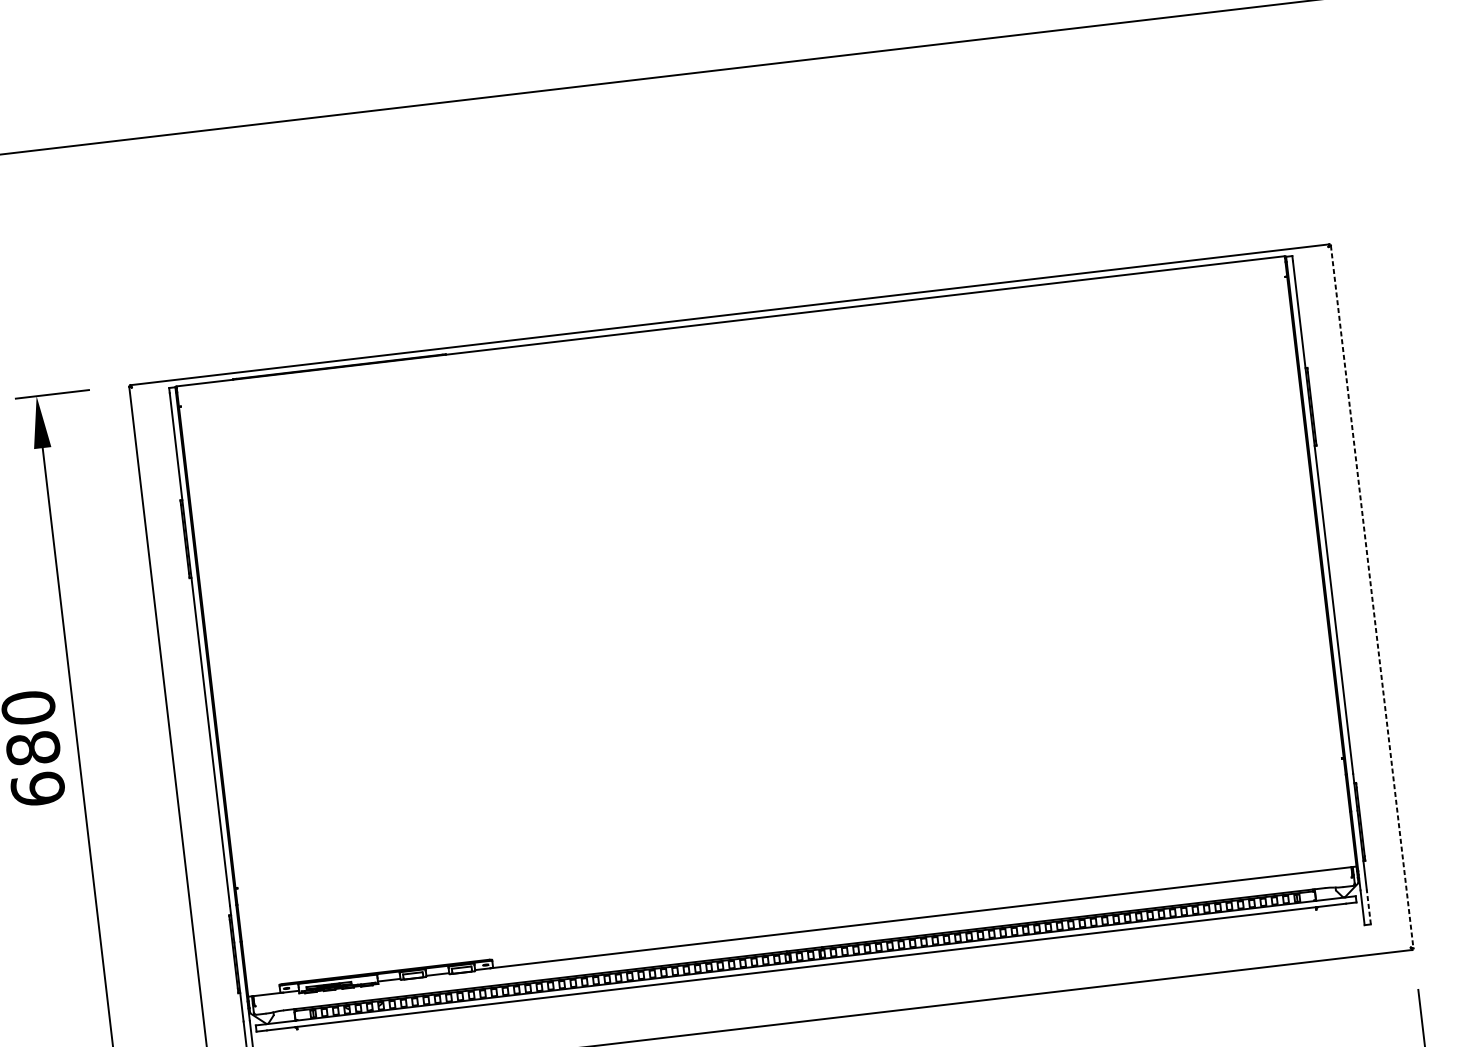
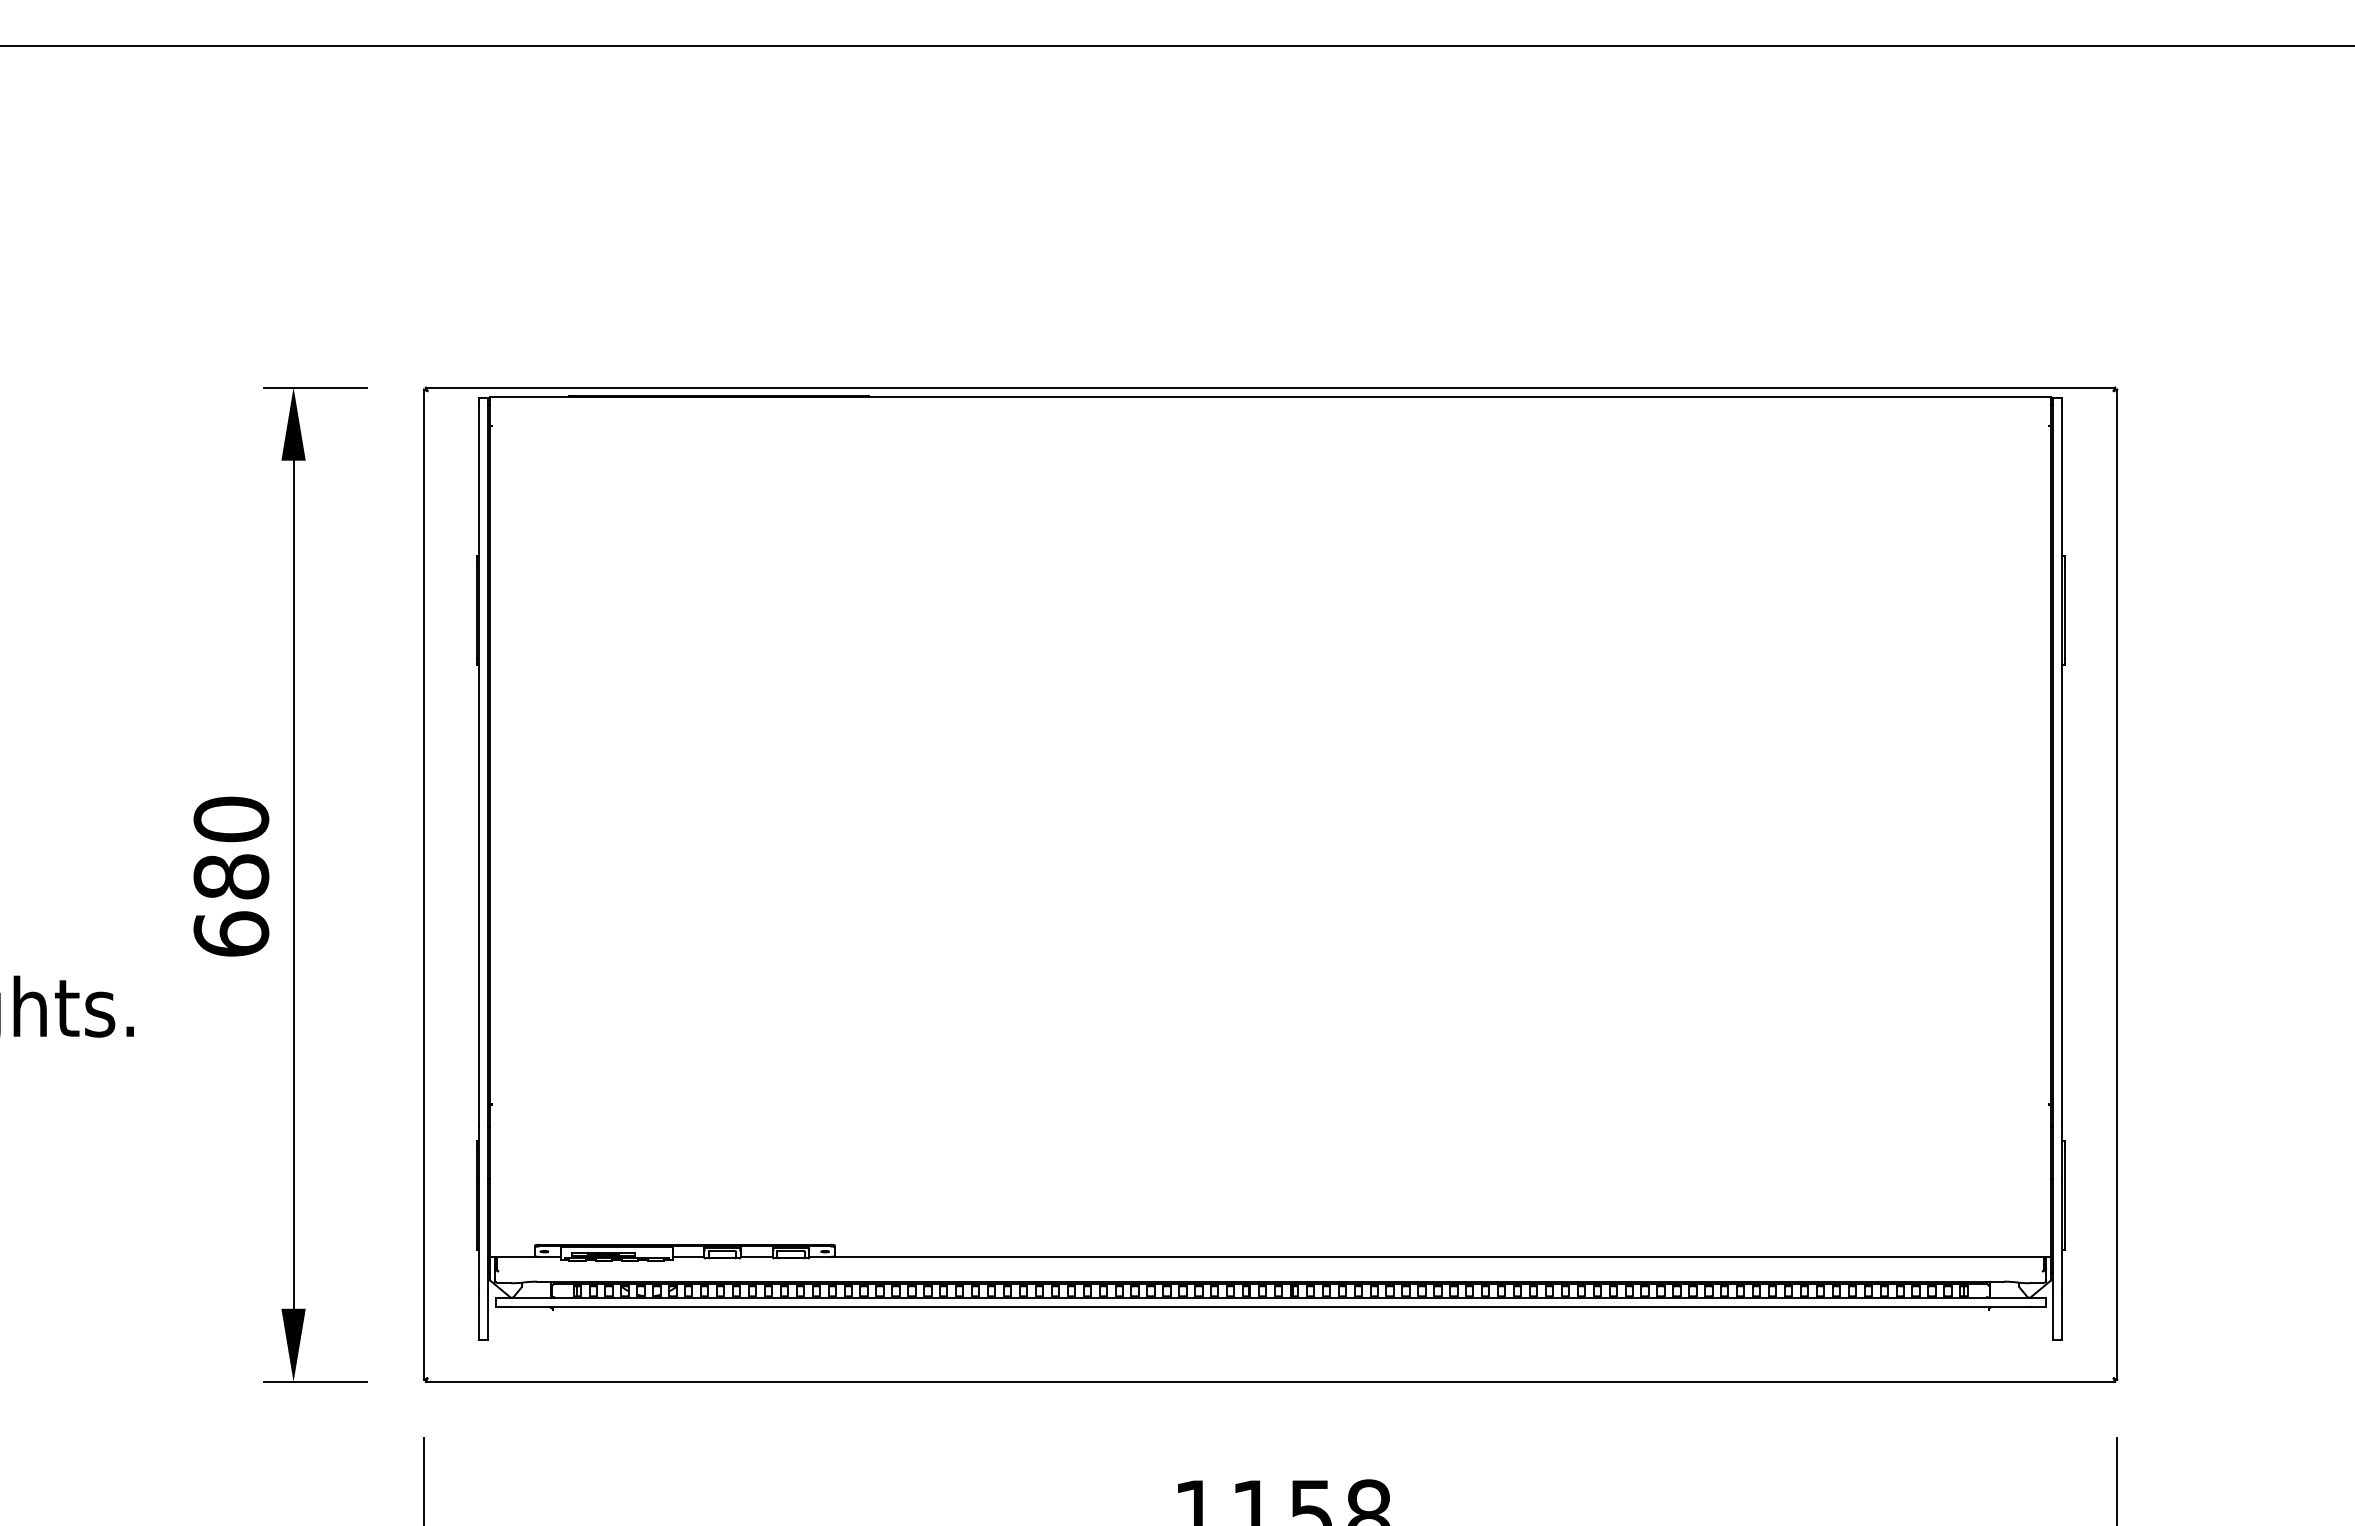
line: (1372, 597) -> (2117, 885), dashed -> solid
line: (1368, 907) -> (2061, 1315), dashed -> solid

